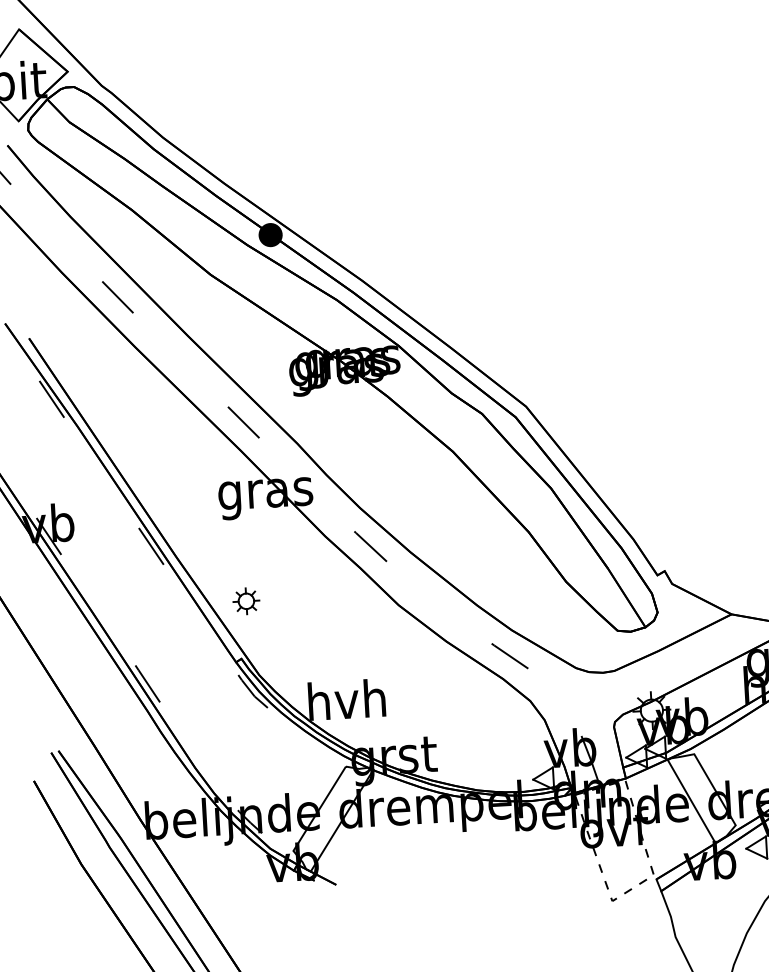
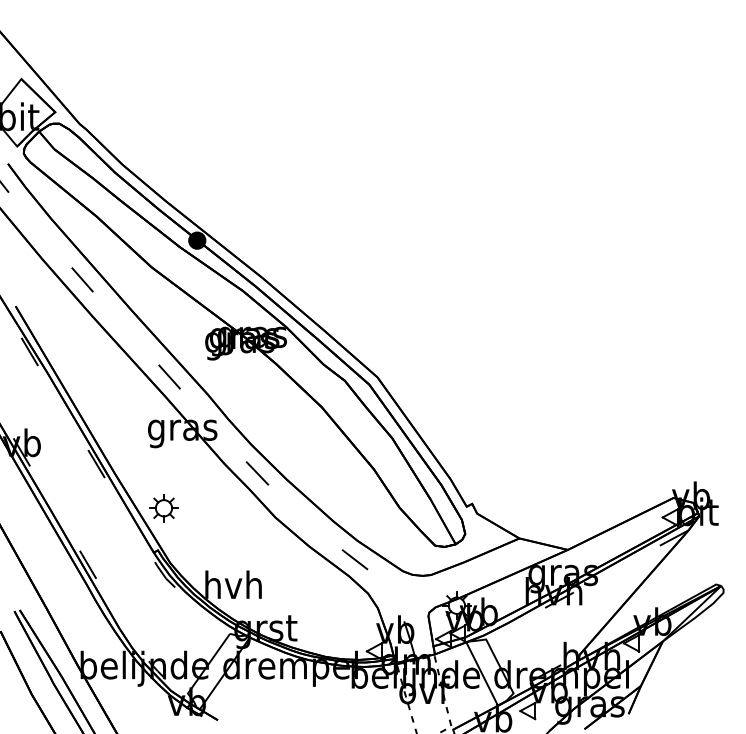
part: (245, 601) -> (163, 508), size x1.43

